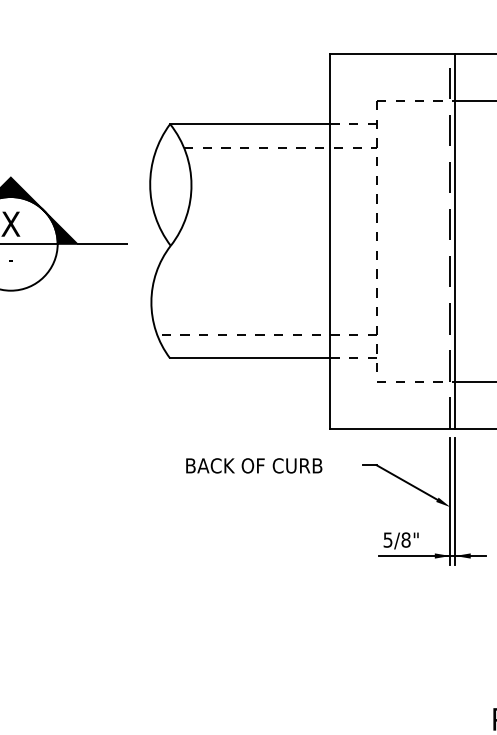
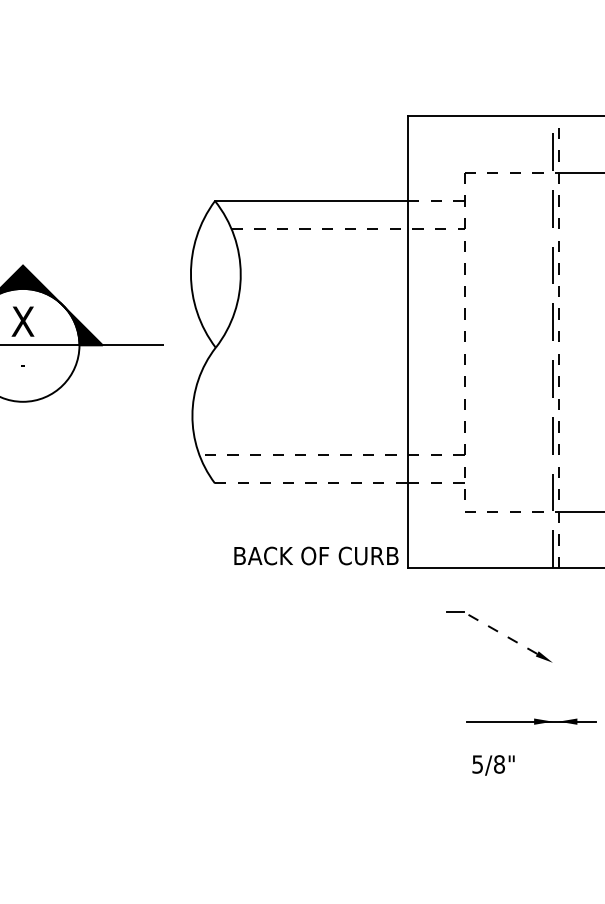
line: (455, 241) -> (558, 342), solid -> dashed
line: (250, 358) -> (311, 483), solid -> dashed
text: (254, 465) -> (316, 555), moved
line: (406, 482) -> (500, 632), solid -> dashed
line: (450, 501) -> (552, 655), removed
line: (455, 501) -> (558, 655), removed
text: (401, 540) -> (493, 765), moved

